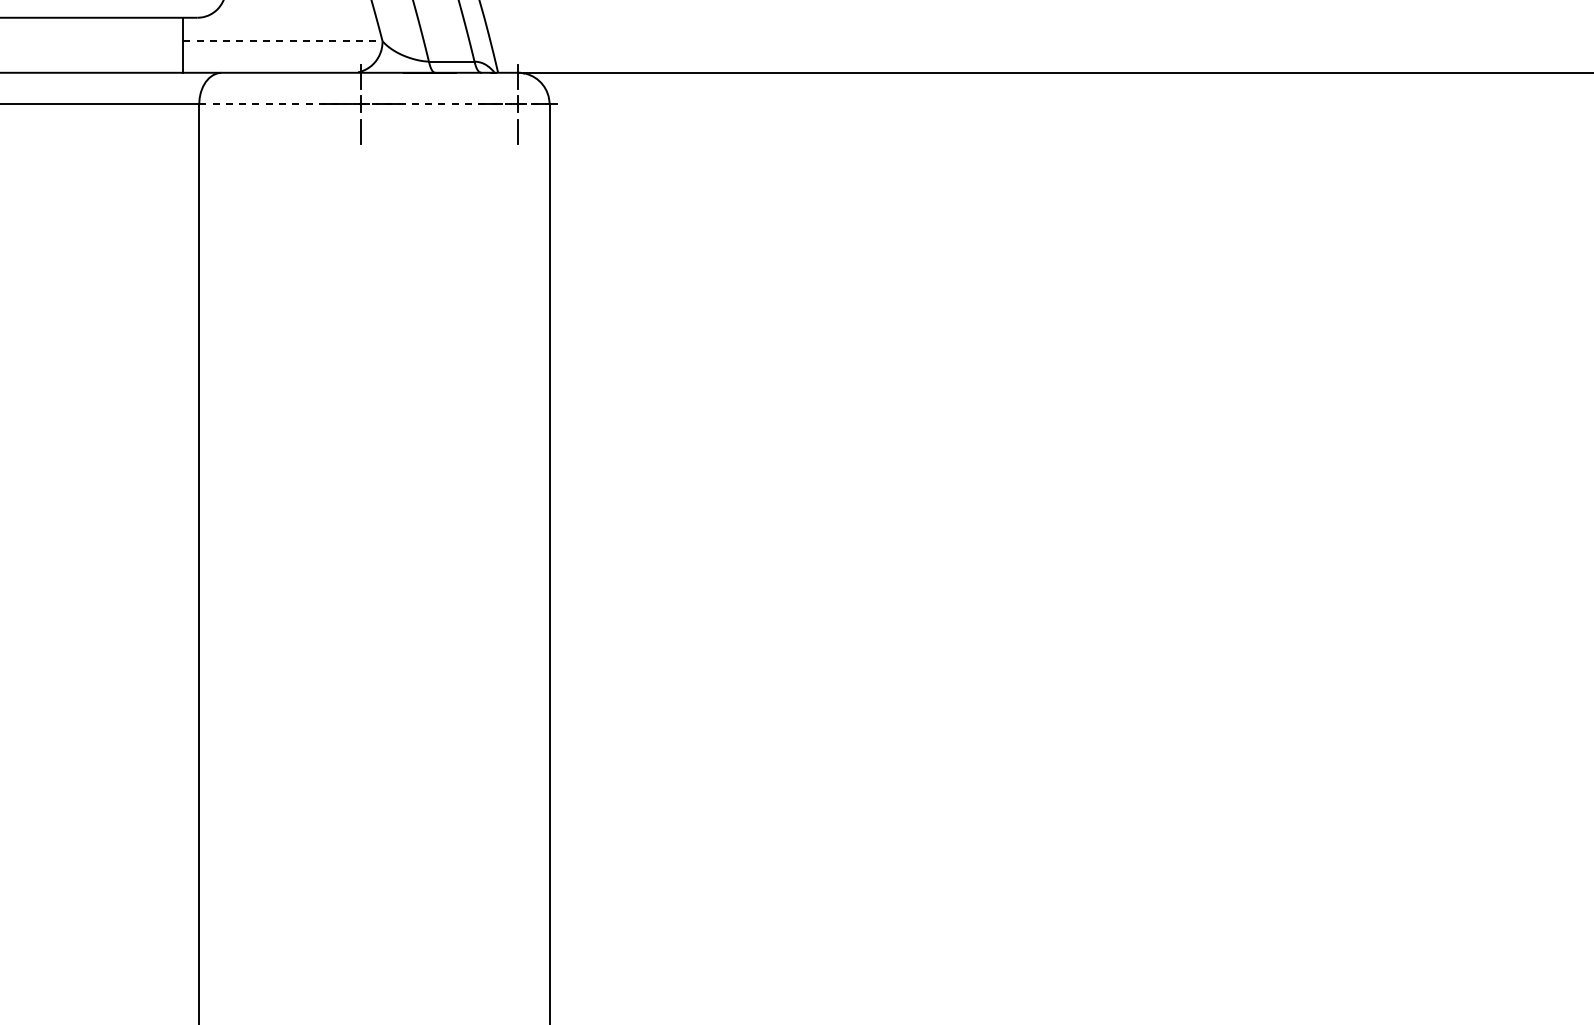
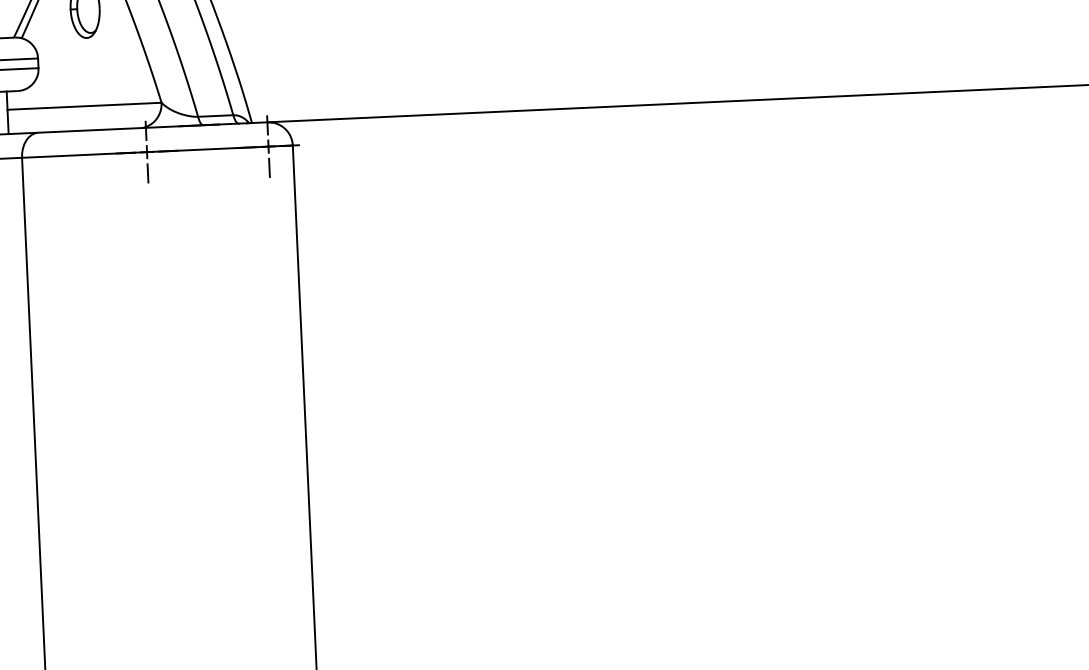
line: (282, 41) -> (84, 106), dashed -> solid
line: (374, 104) -> (157, 151), dashed -> solid

